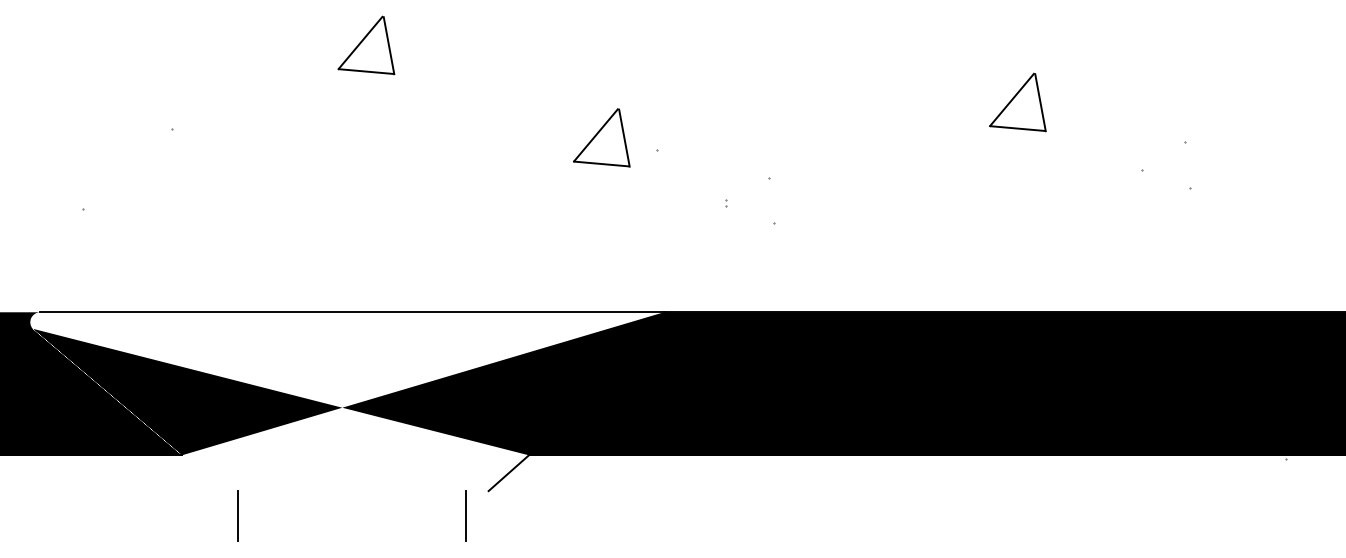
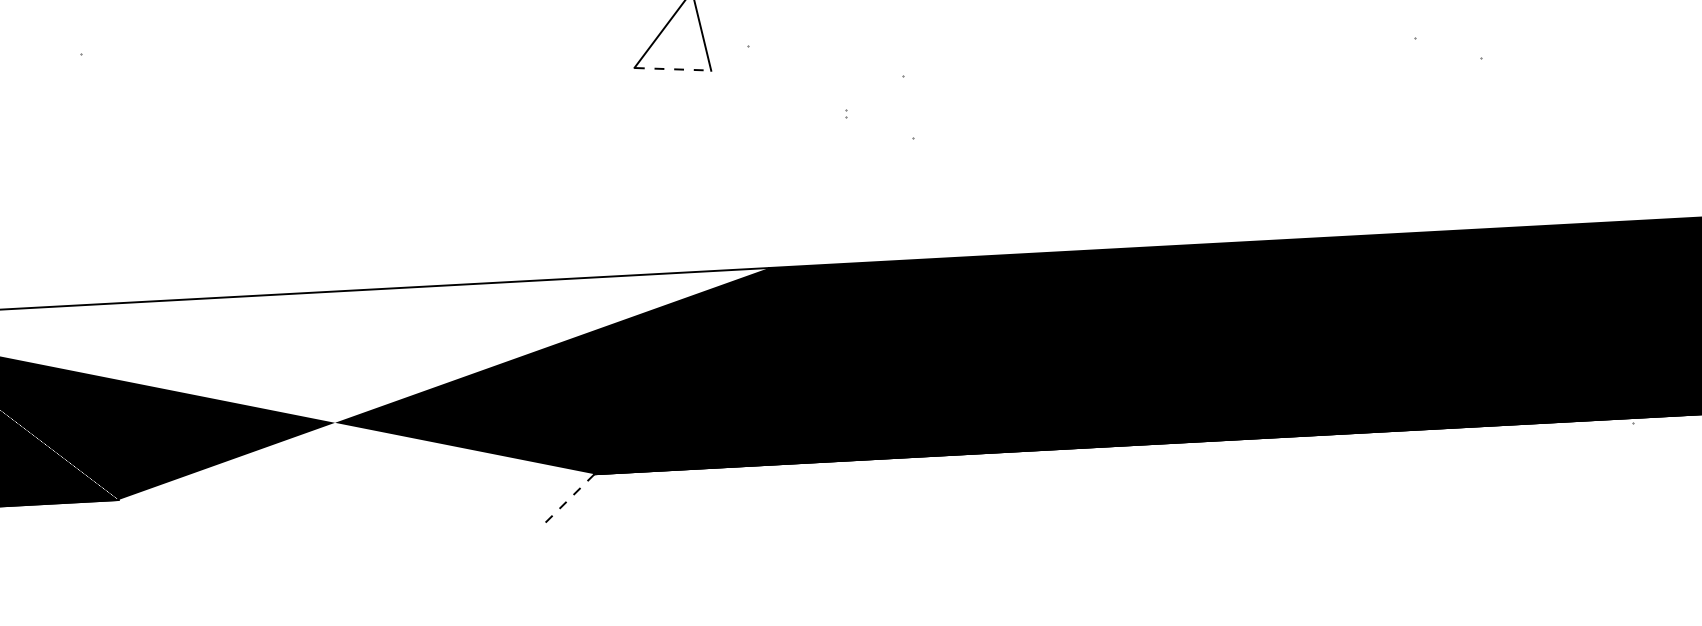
line: (601, 164) -> (672, 69), solid -> dashed
line: (508, 473) -> (567, 500), solid -> dashed
line: (237, 516) -> (199, 579), removed
line: (466, 516) -> (513, 562), removed

